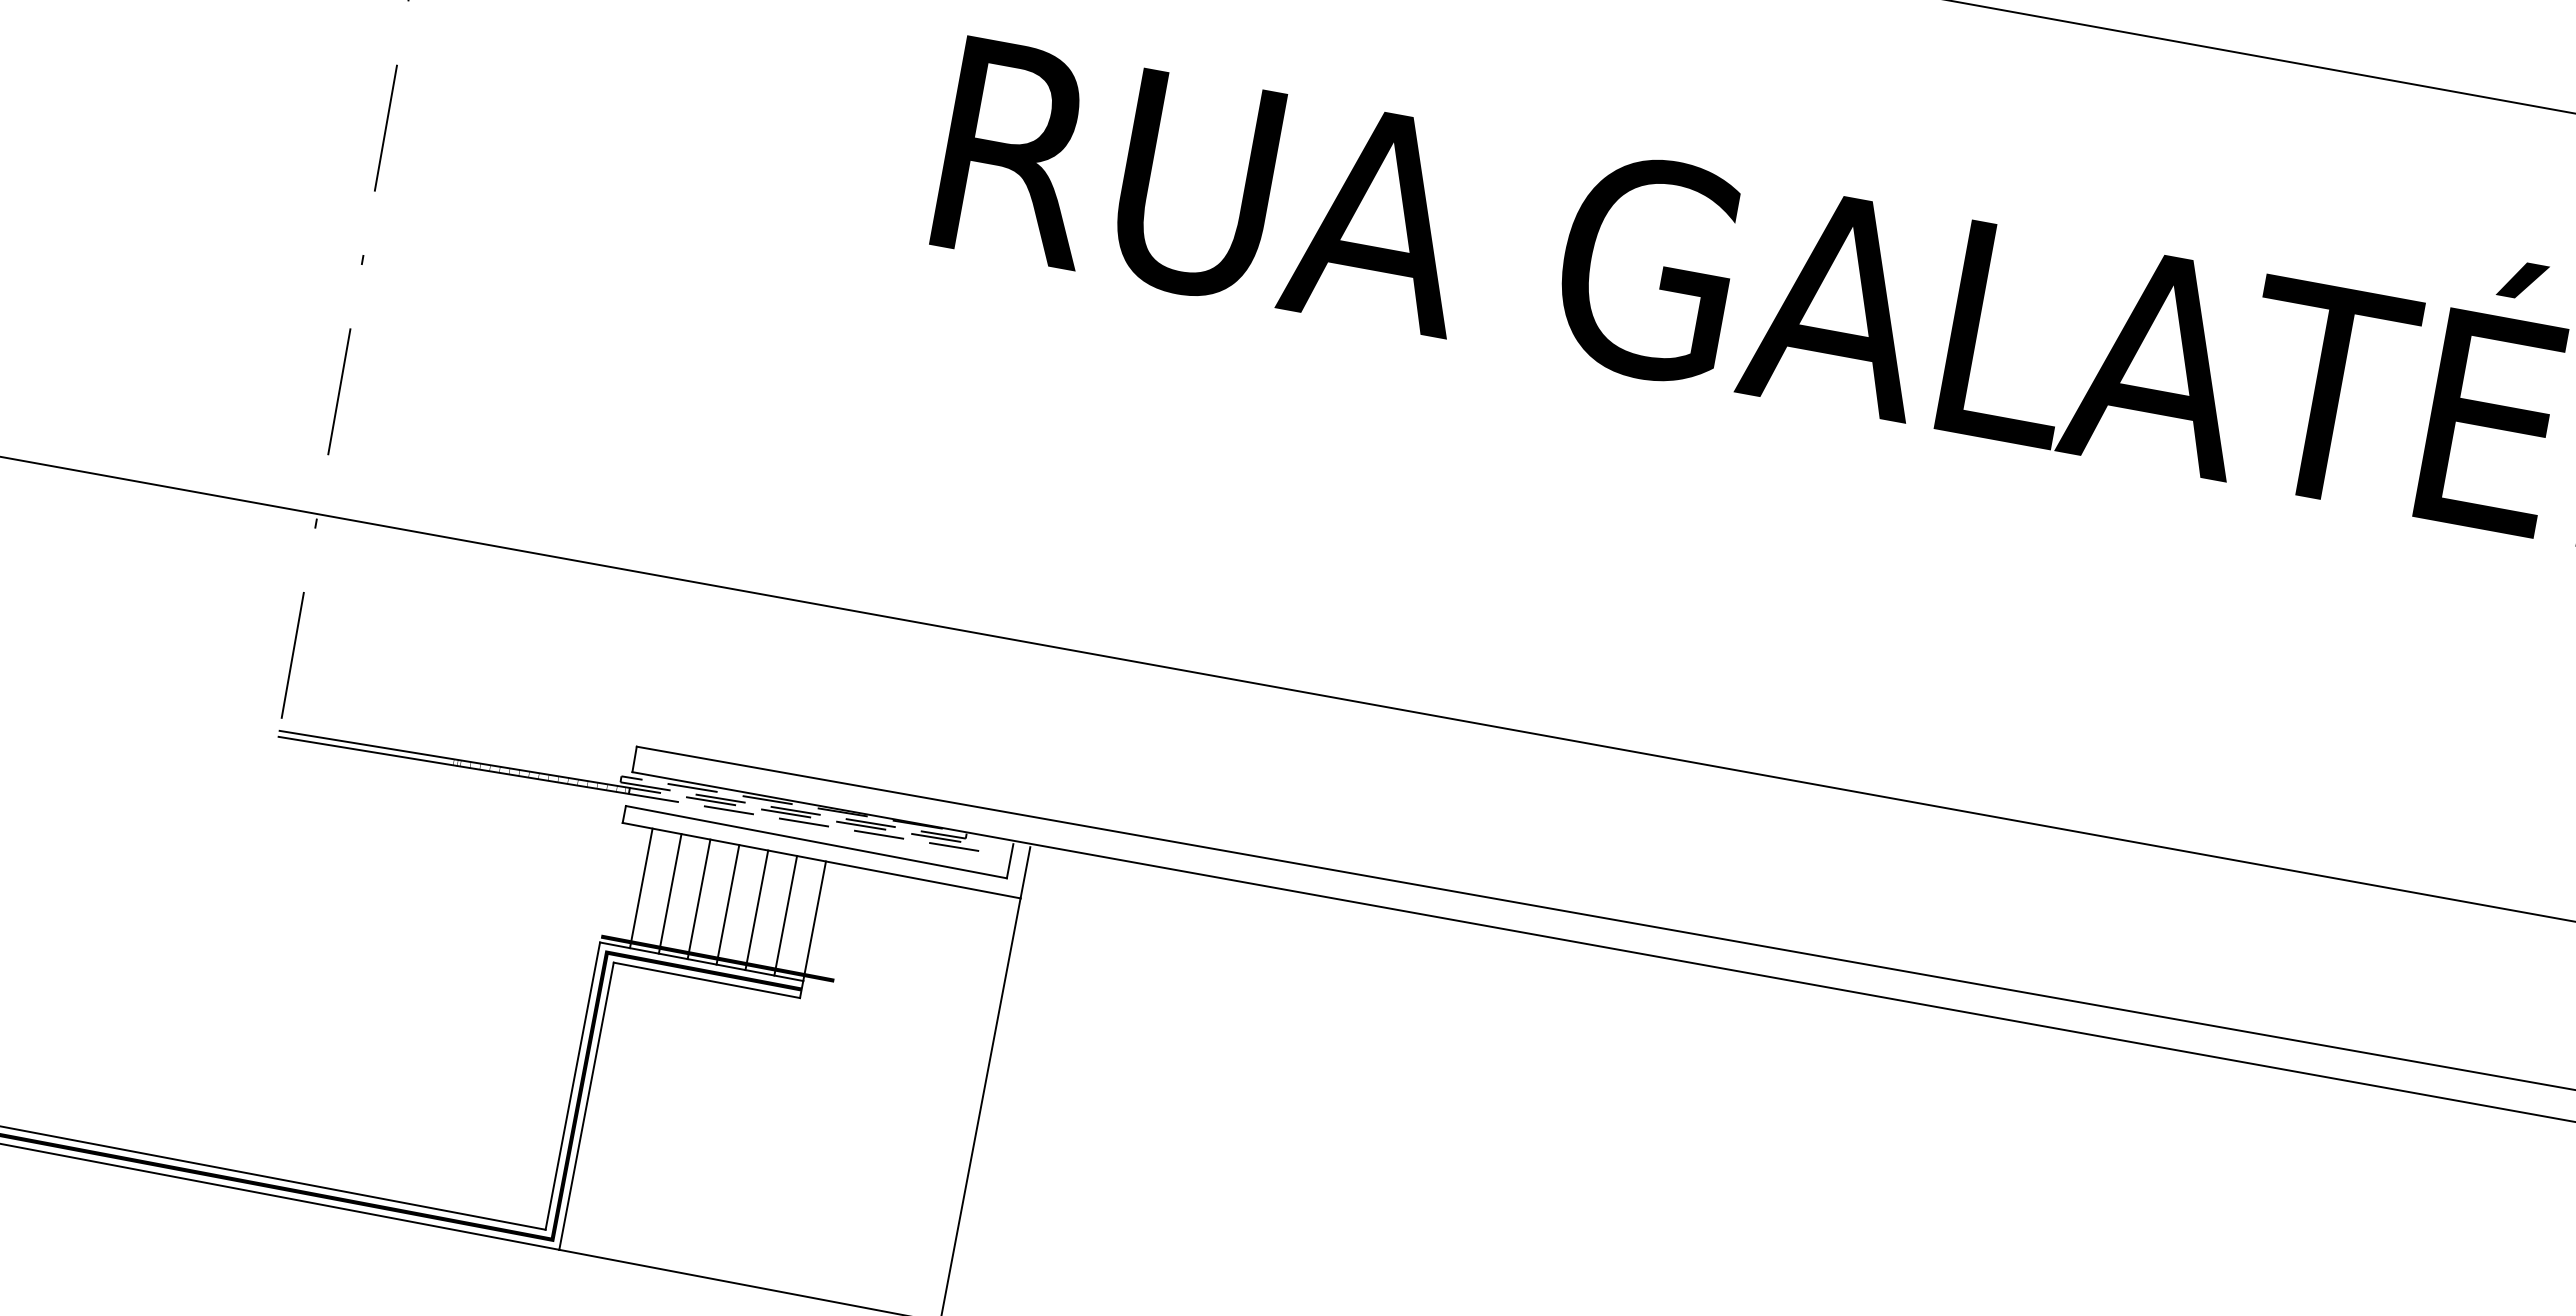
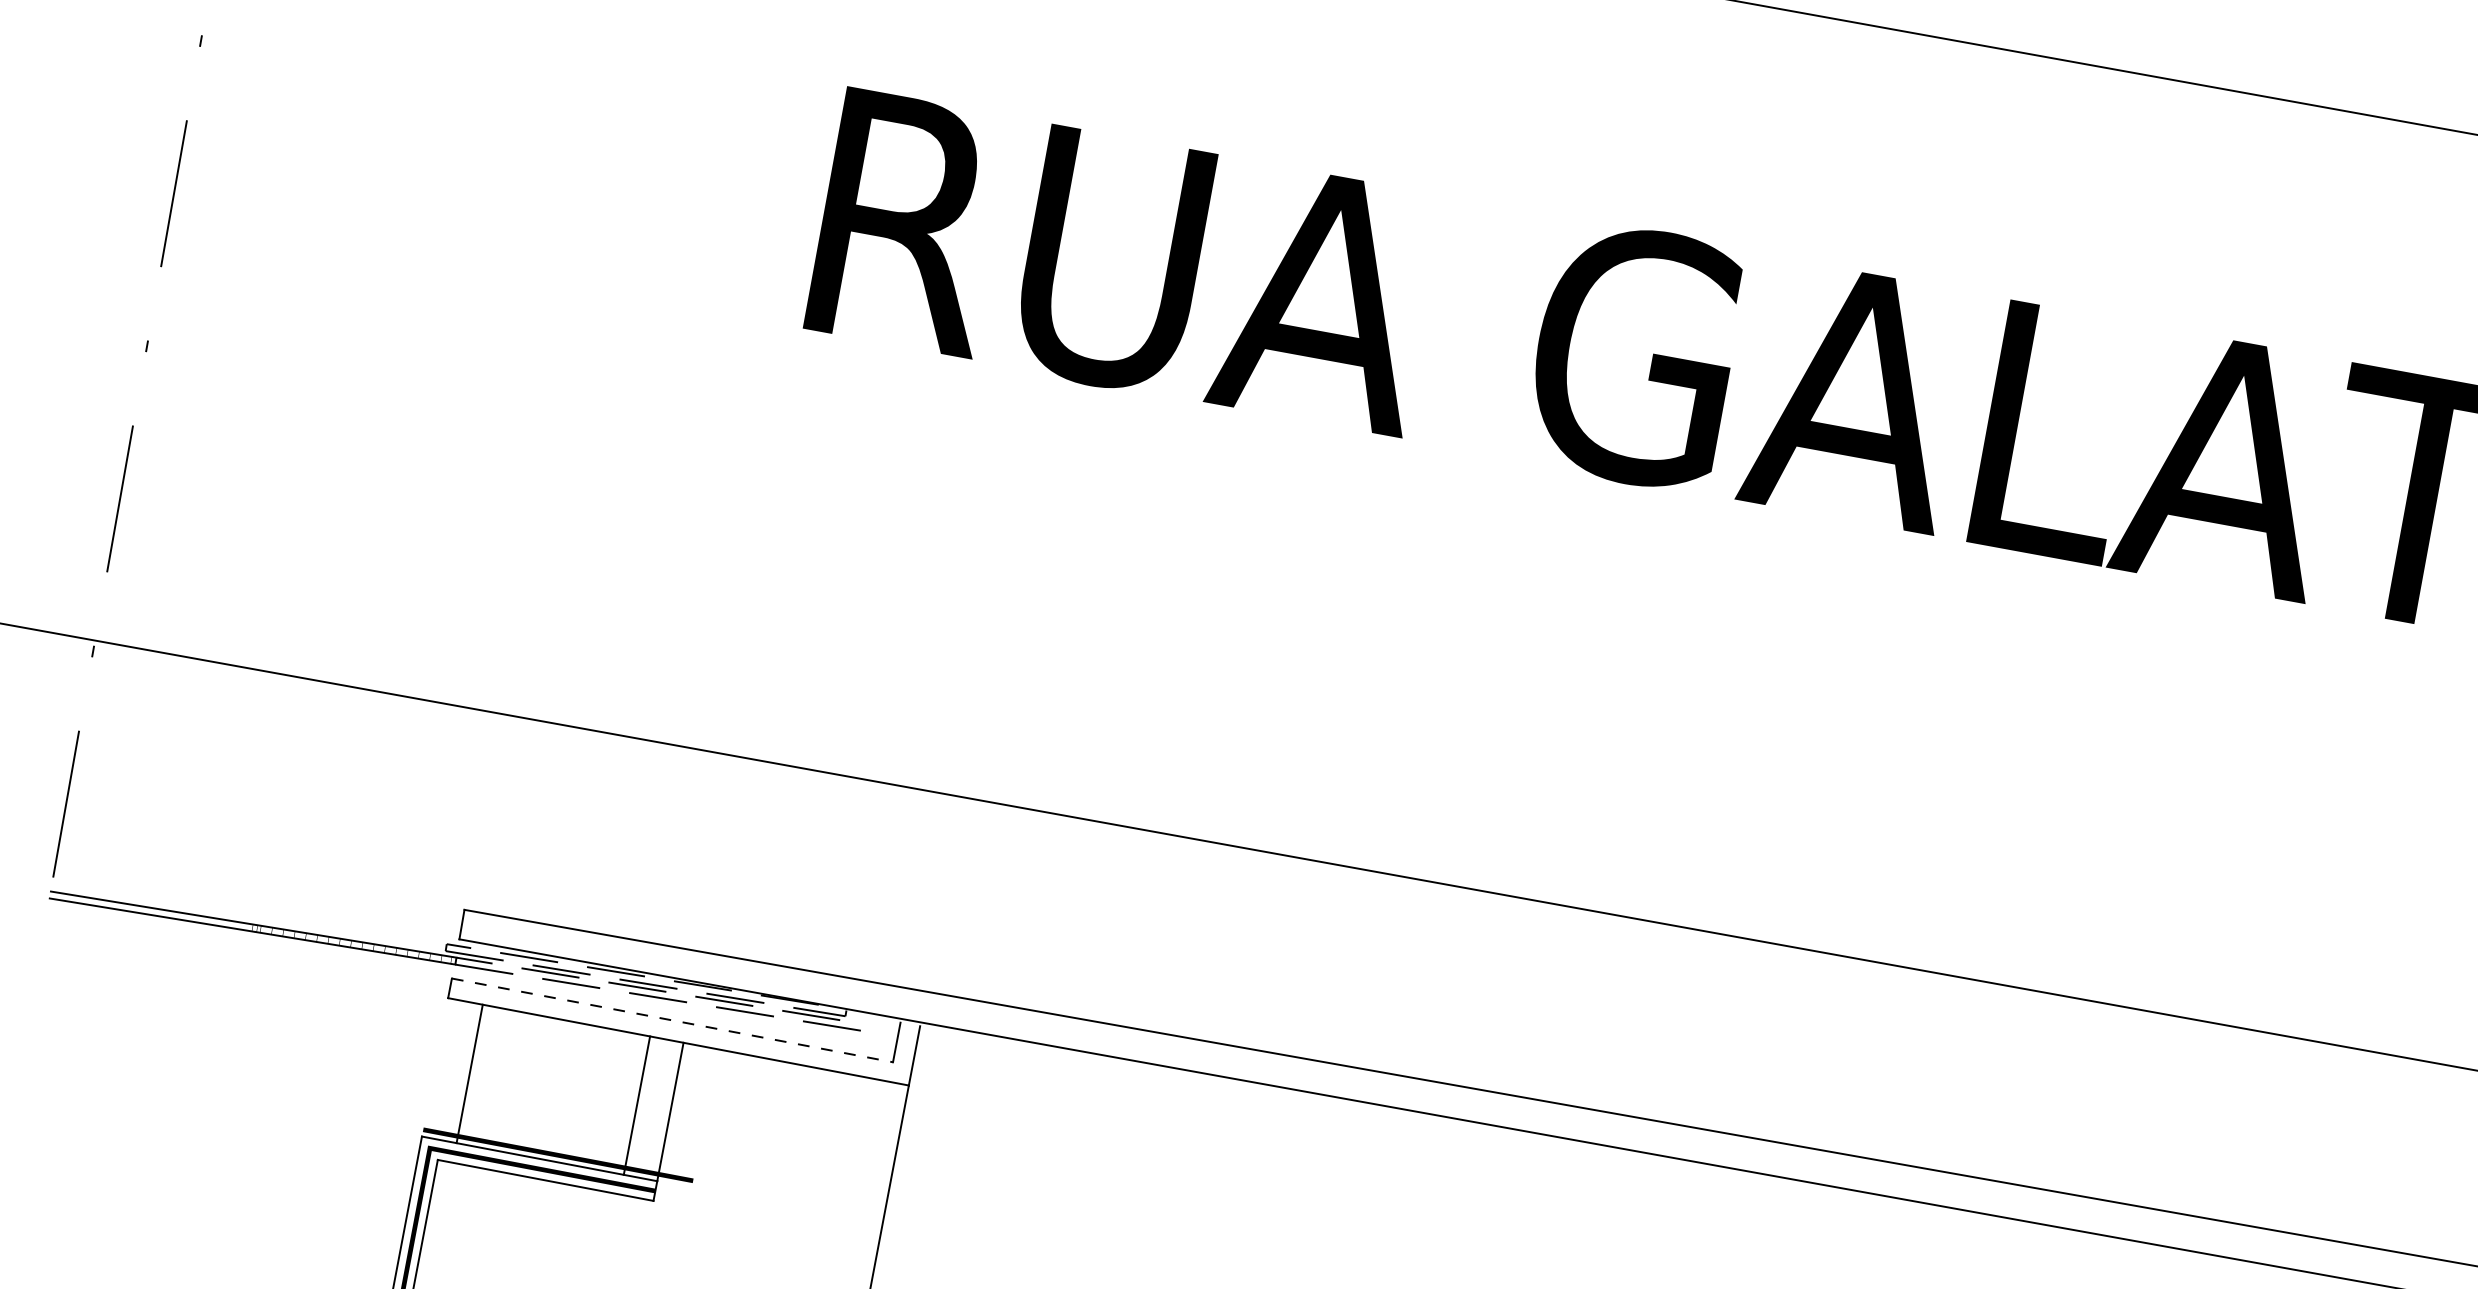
line: (816, 842) -> (672, 1020), solid -> dashed
line: (669, 893) -> (502, 1079), removed
line: (698, 899) -> (535, 1086), removed
line: (727, 904) -> (569, 1092), removed
line: (756, 910) -> (603, 1099), removed

